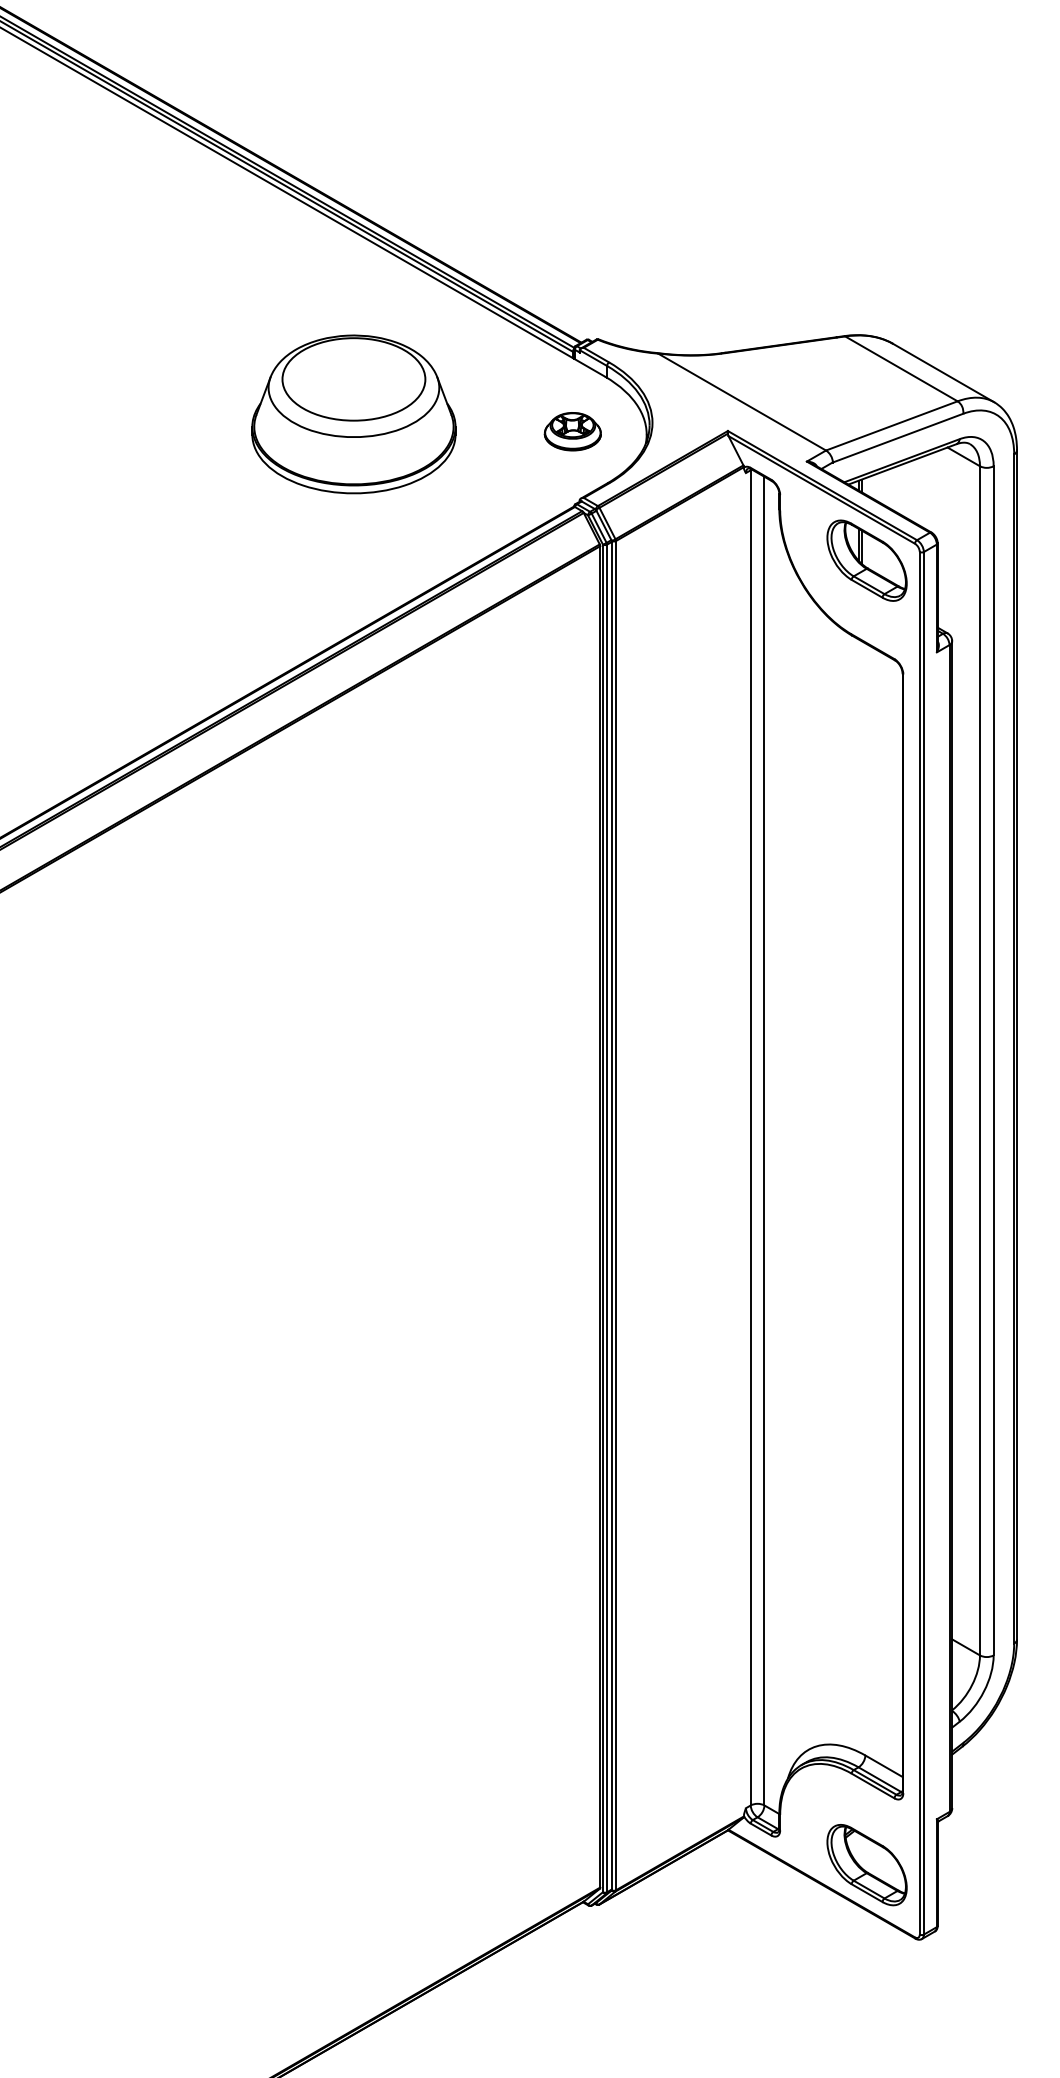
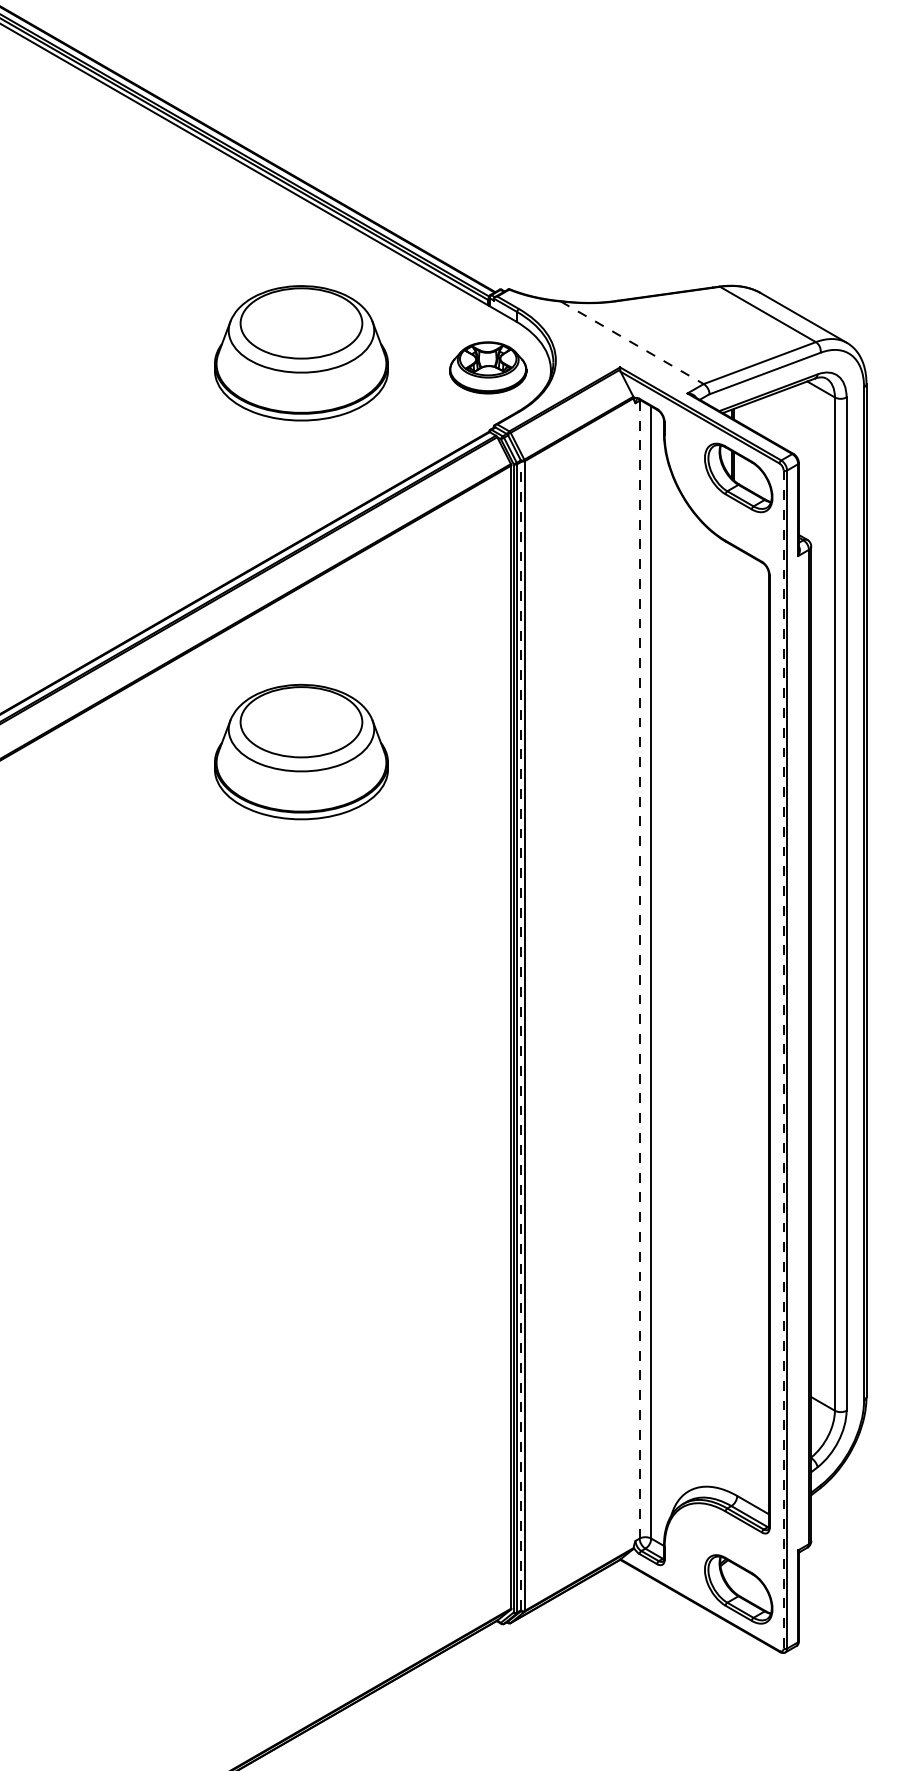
line: (742, 402) -> (632, 343), solid -> dashed
part: (572, 431) -> (487, 367), size x1.6
part: (353, 882) -> (301, 752), added
line: (750, 1137) -> (639, 969), solid -> dashed
line: (611, 1215) -> (520, 1035), solid -> dashed
line: (919, 1243) -> (783, 1059), solid -> dashed

